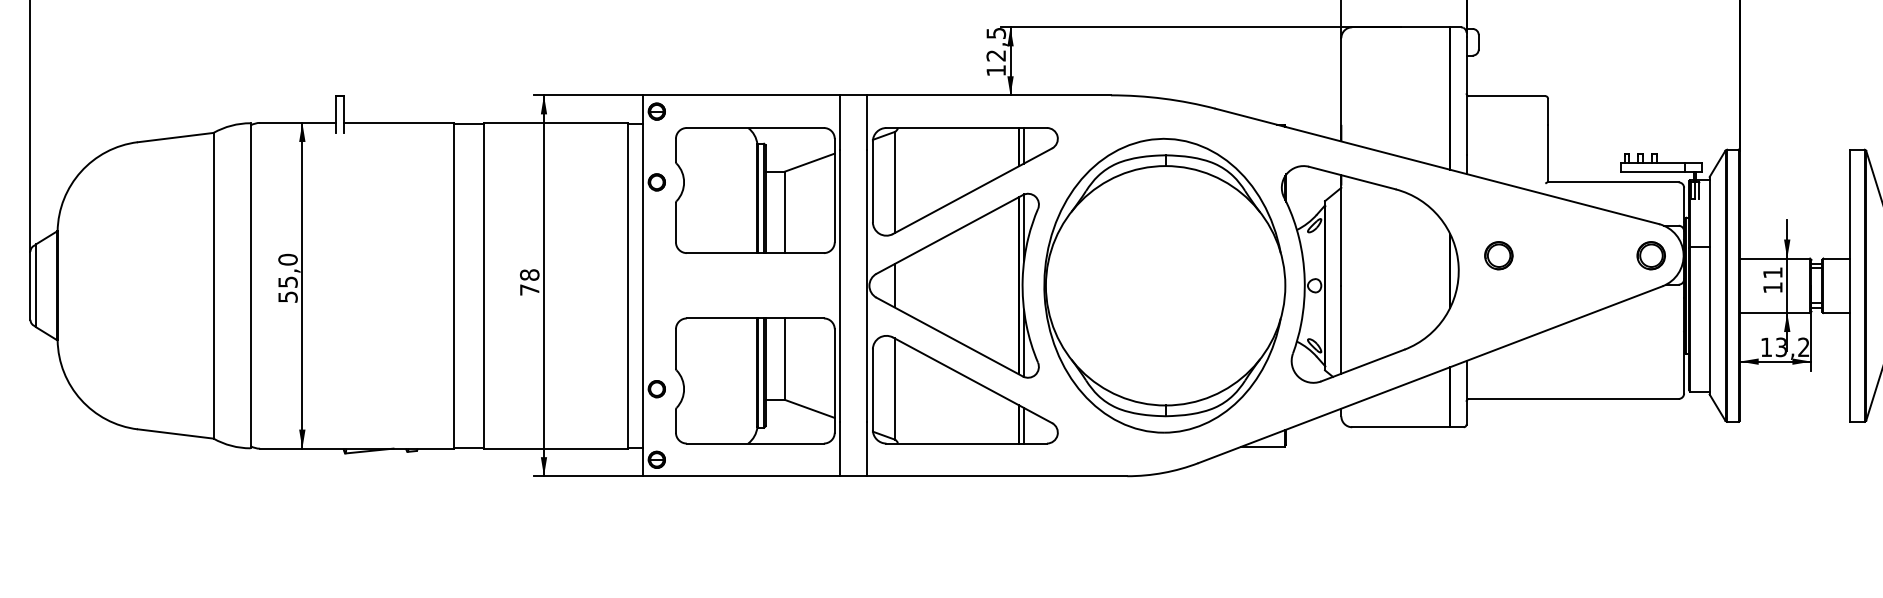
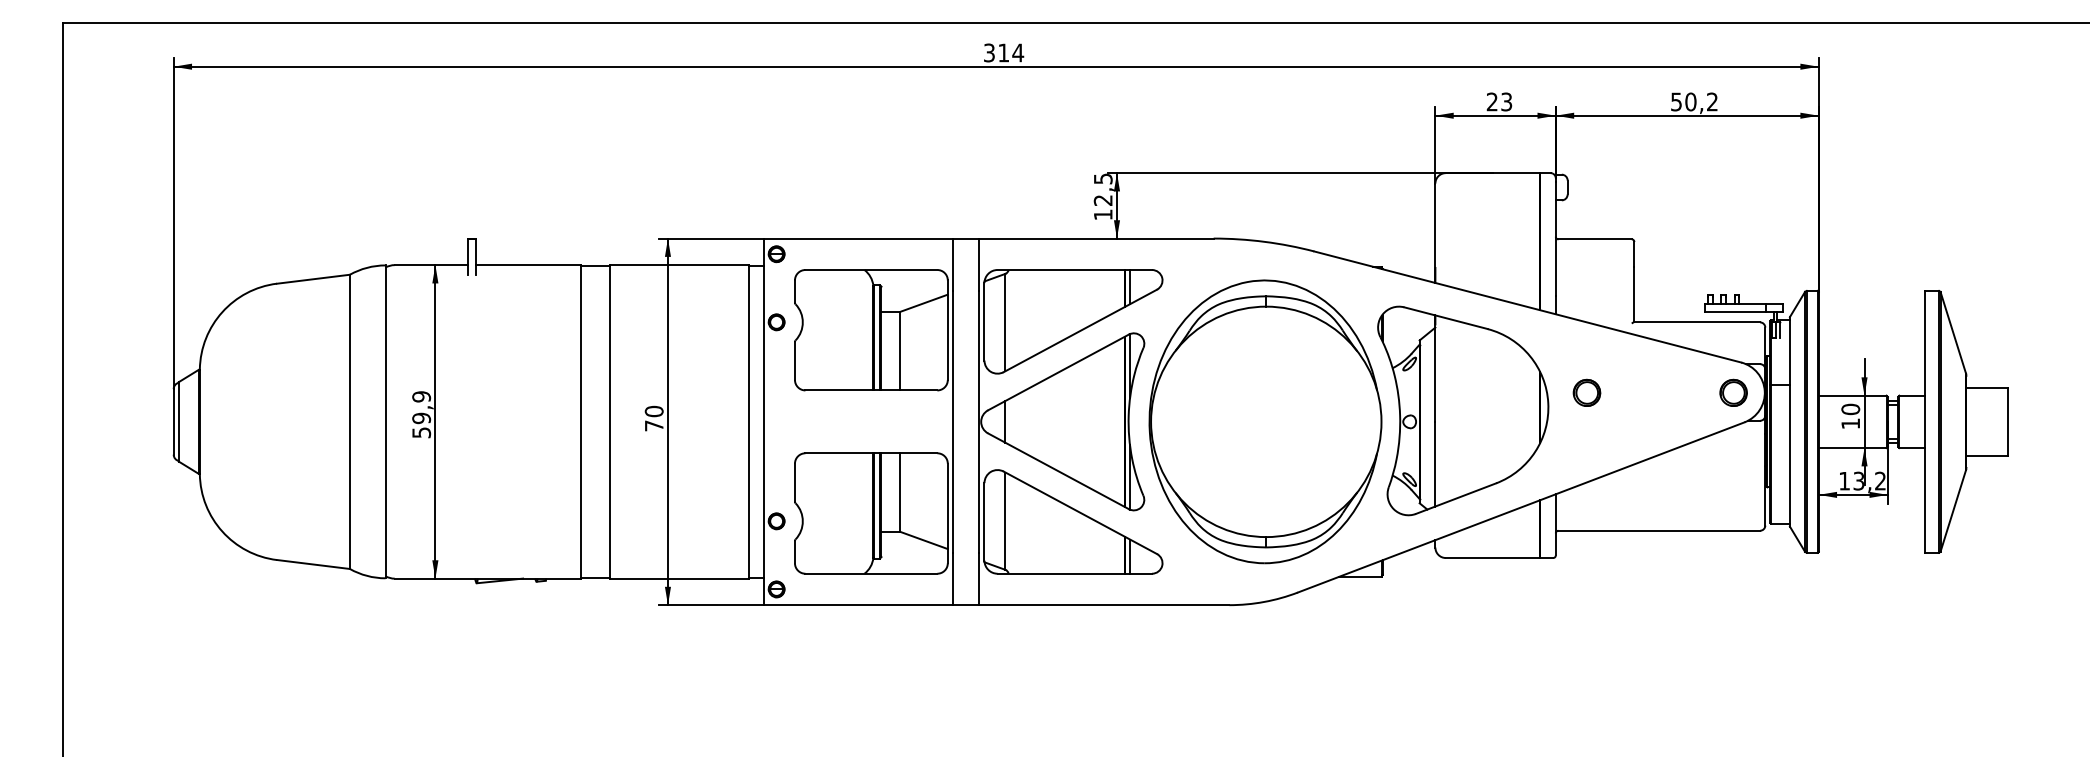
text: (287, 270) -> (421, 407), 55,0 -> 59,9
text: (1772, 272) -> (1850, 409), 11 -> 10
text: (530, 275) -> (654, 411), 78 -> 70

